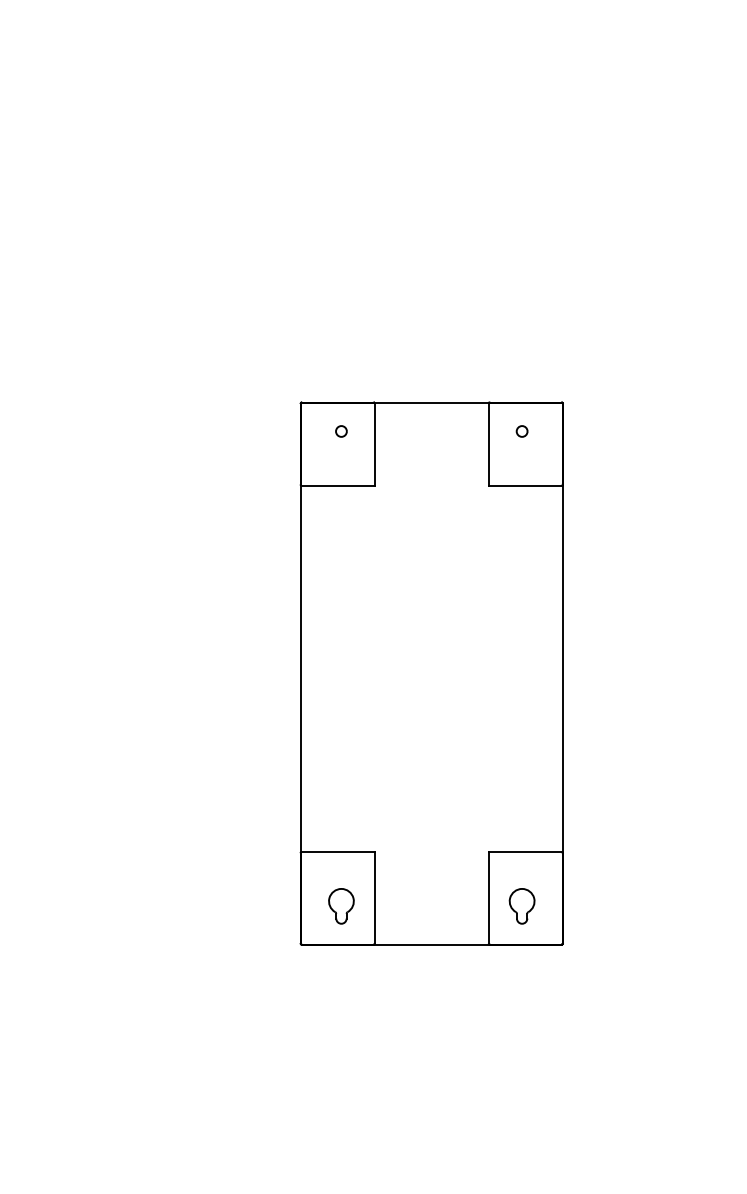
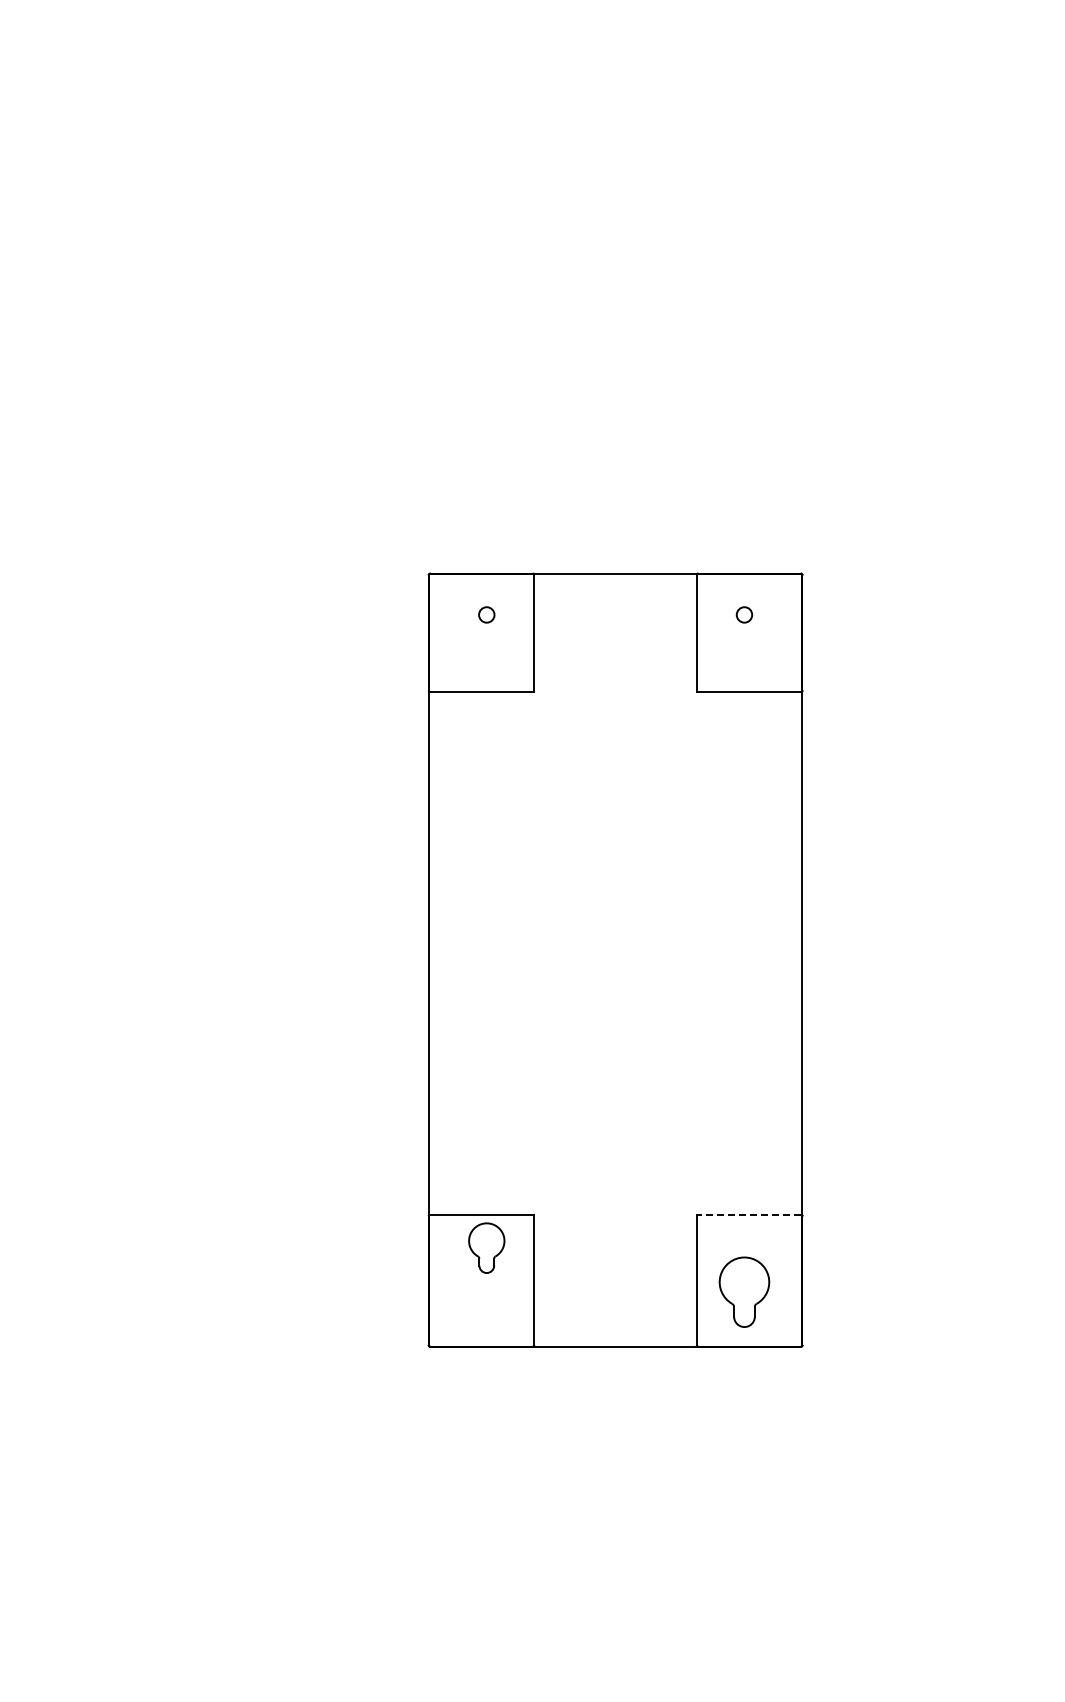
line: (524, 851) -> (748, 1214), solid -> dashed
part: (341, 905) -> (486, 1247), moved
part: (522, 905) -> (744, 1291), size x1.4

